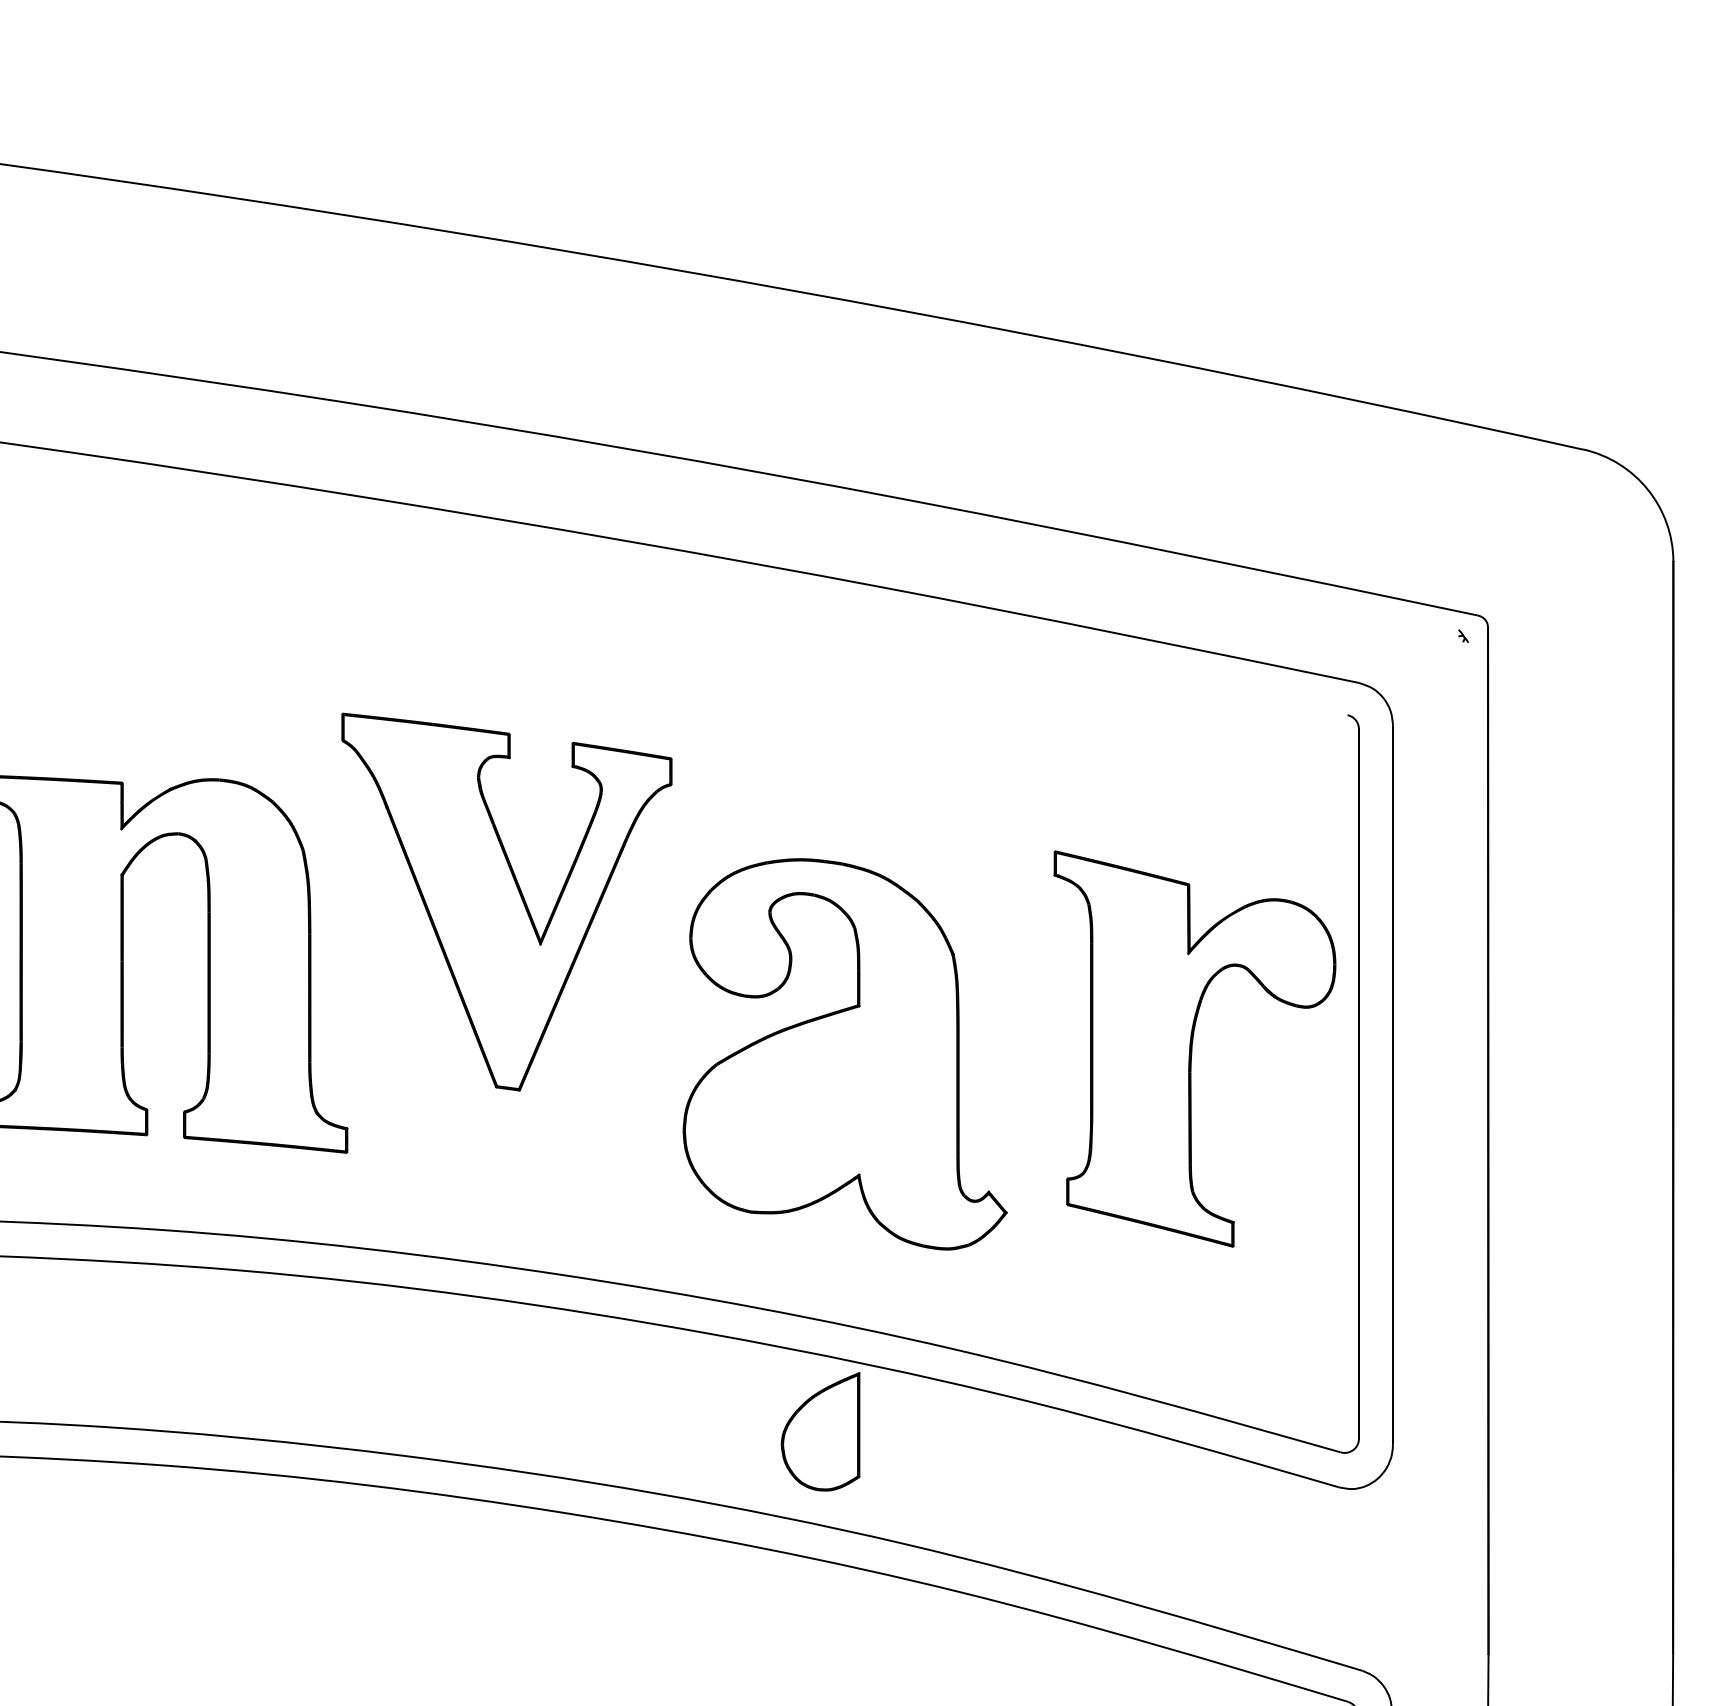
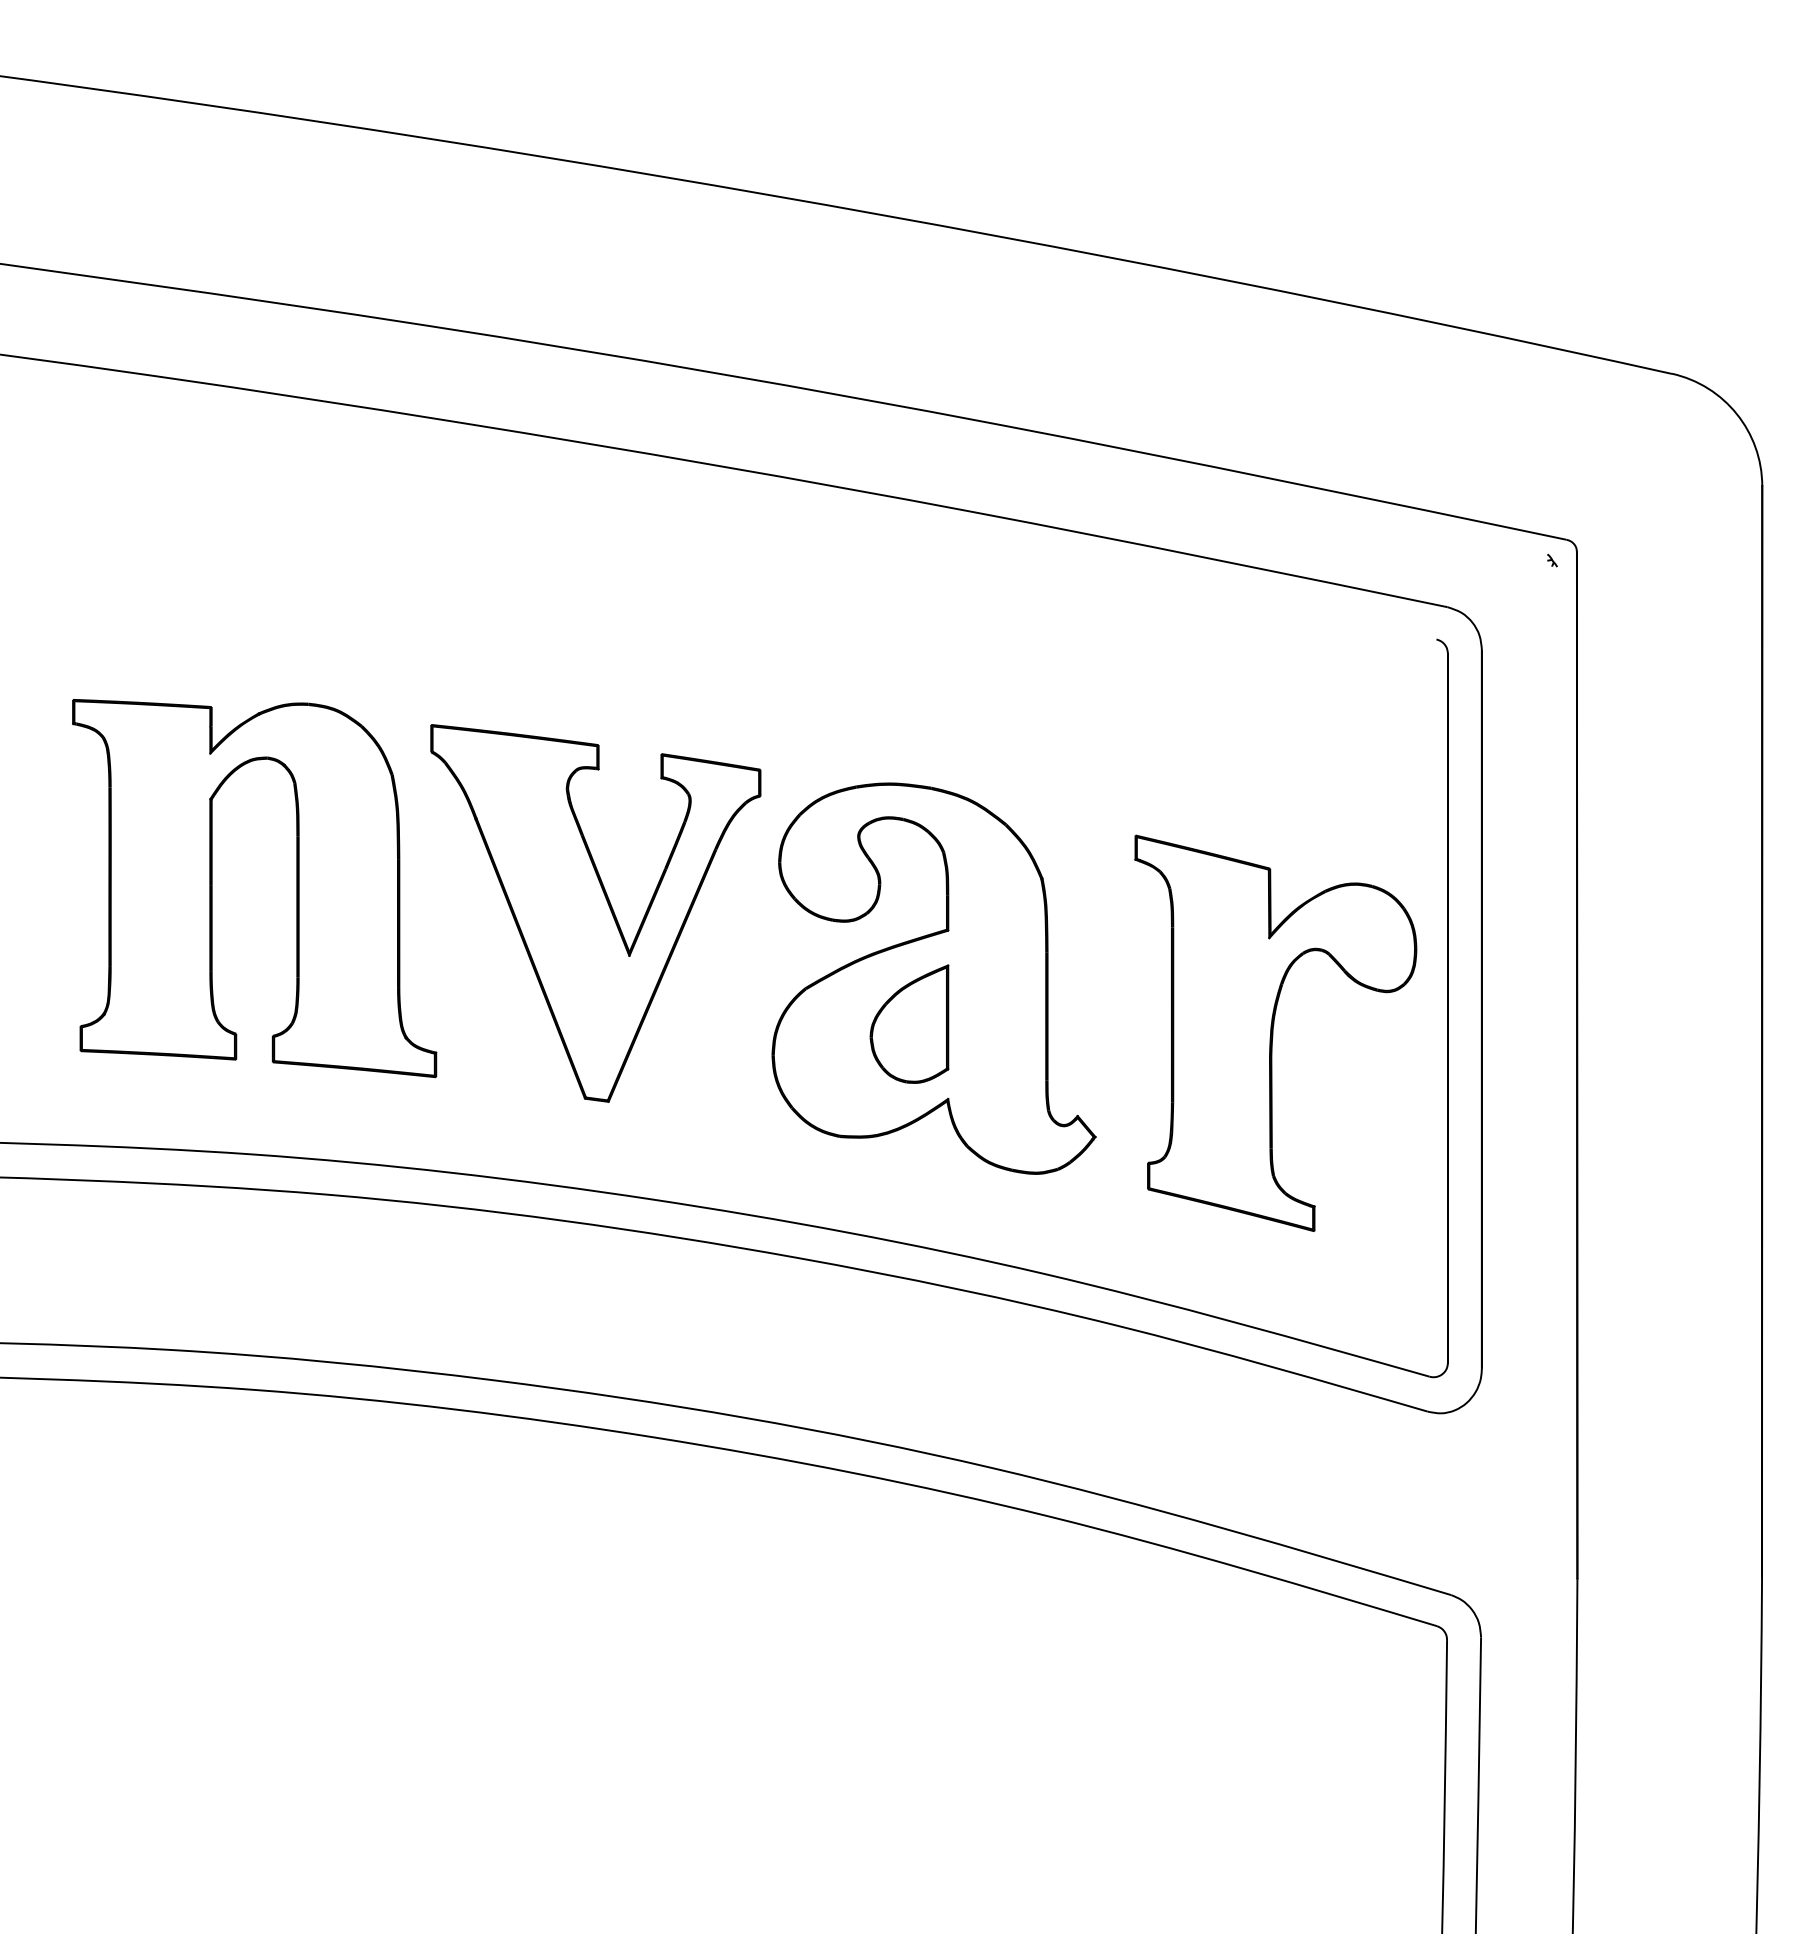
part: (506, 902) -> (595, 913), moved
part: (1194, 1048) -> (1275, 1032), moved
part: (820, 1431) -> (909, 1023), moved

